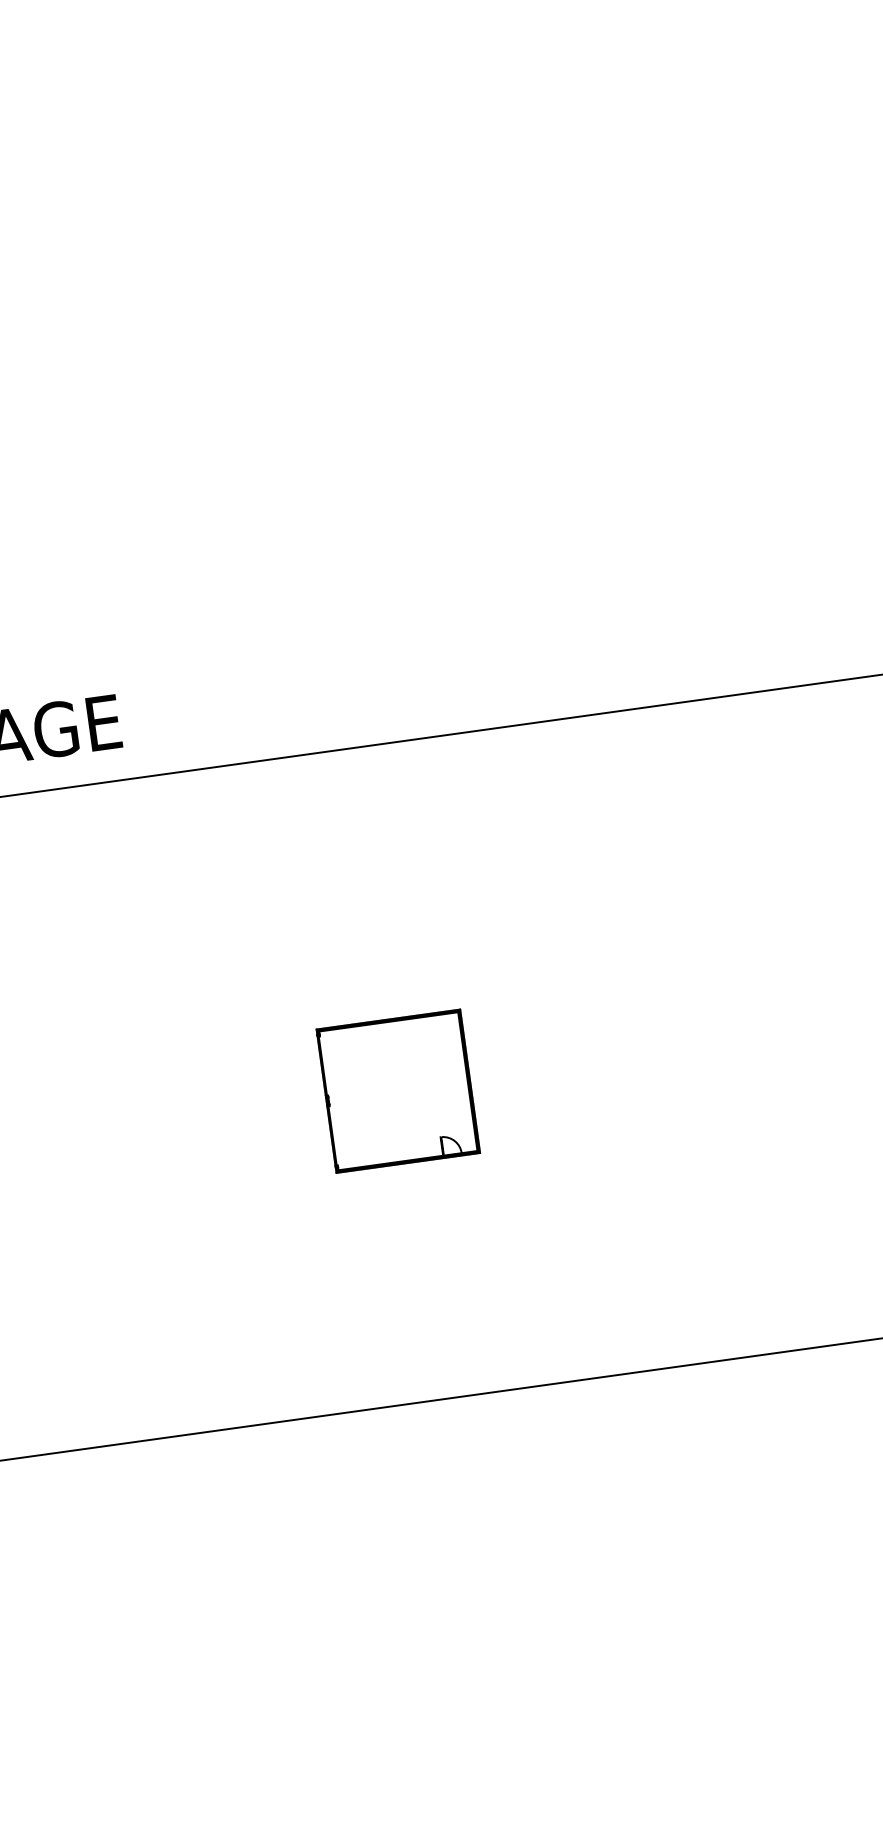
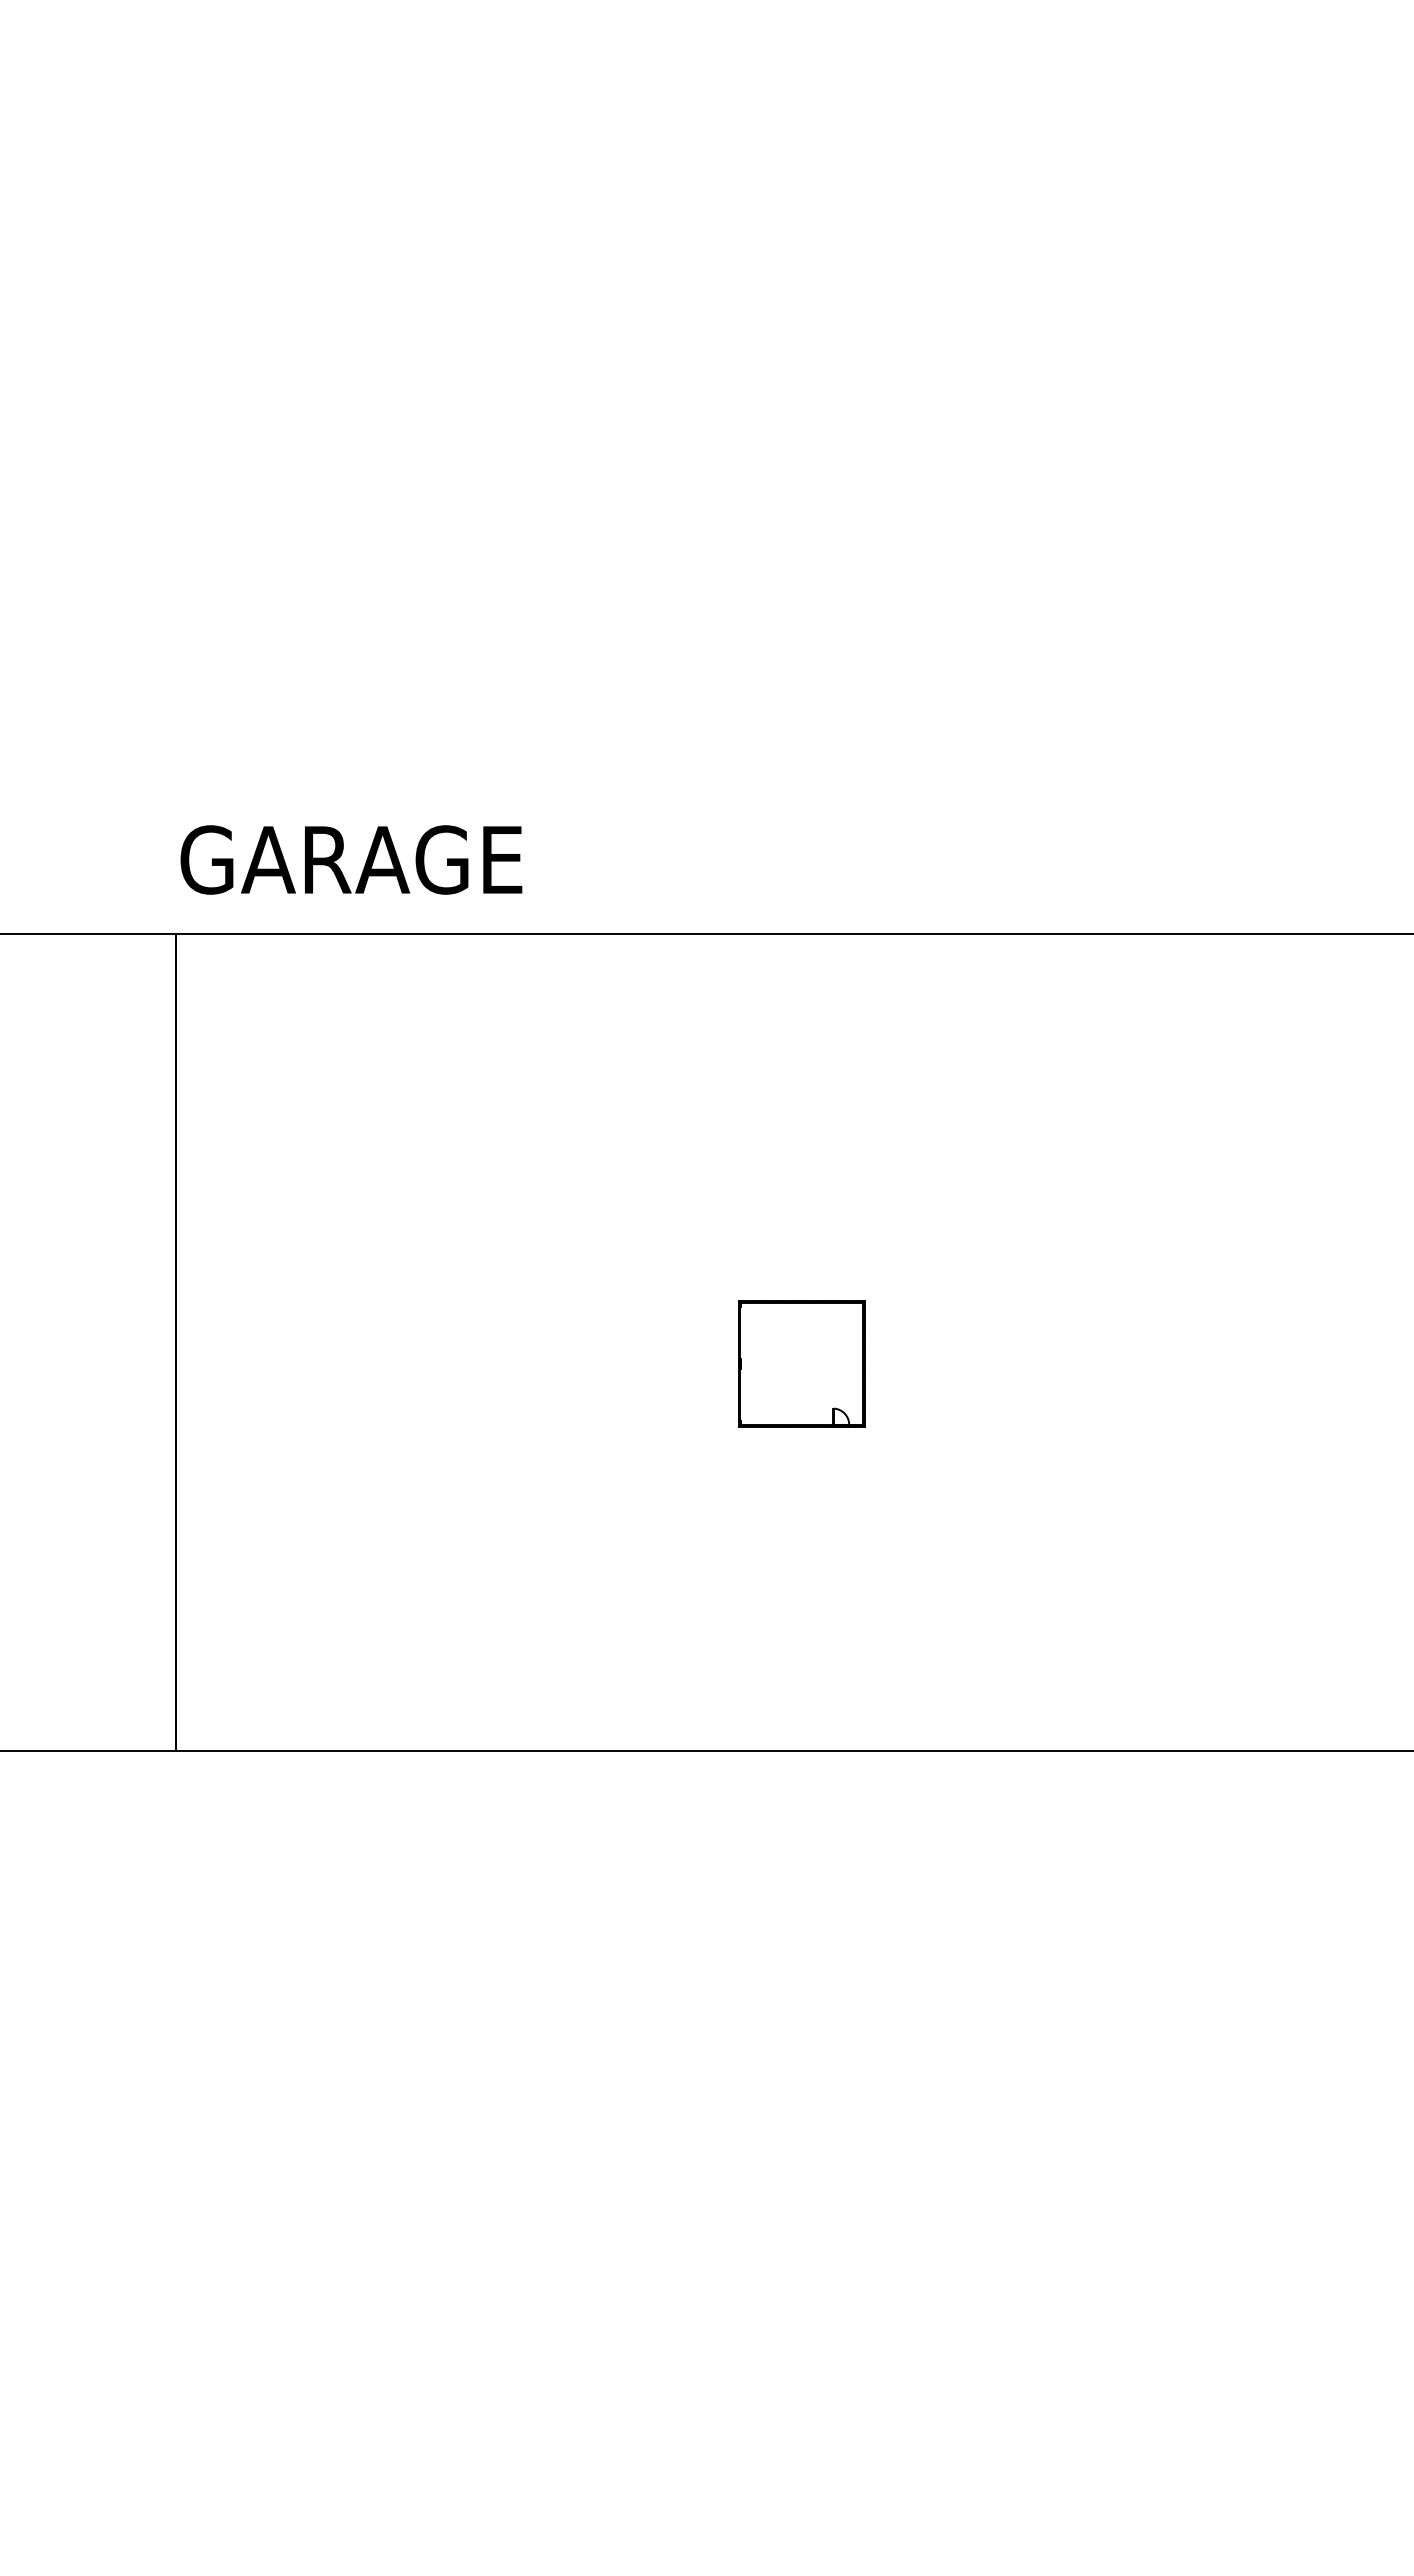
part: (397, 1091) -> (801, 1363), size x0.7

